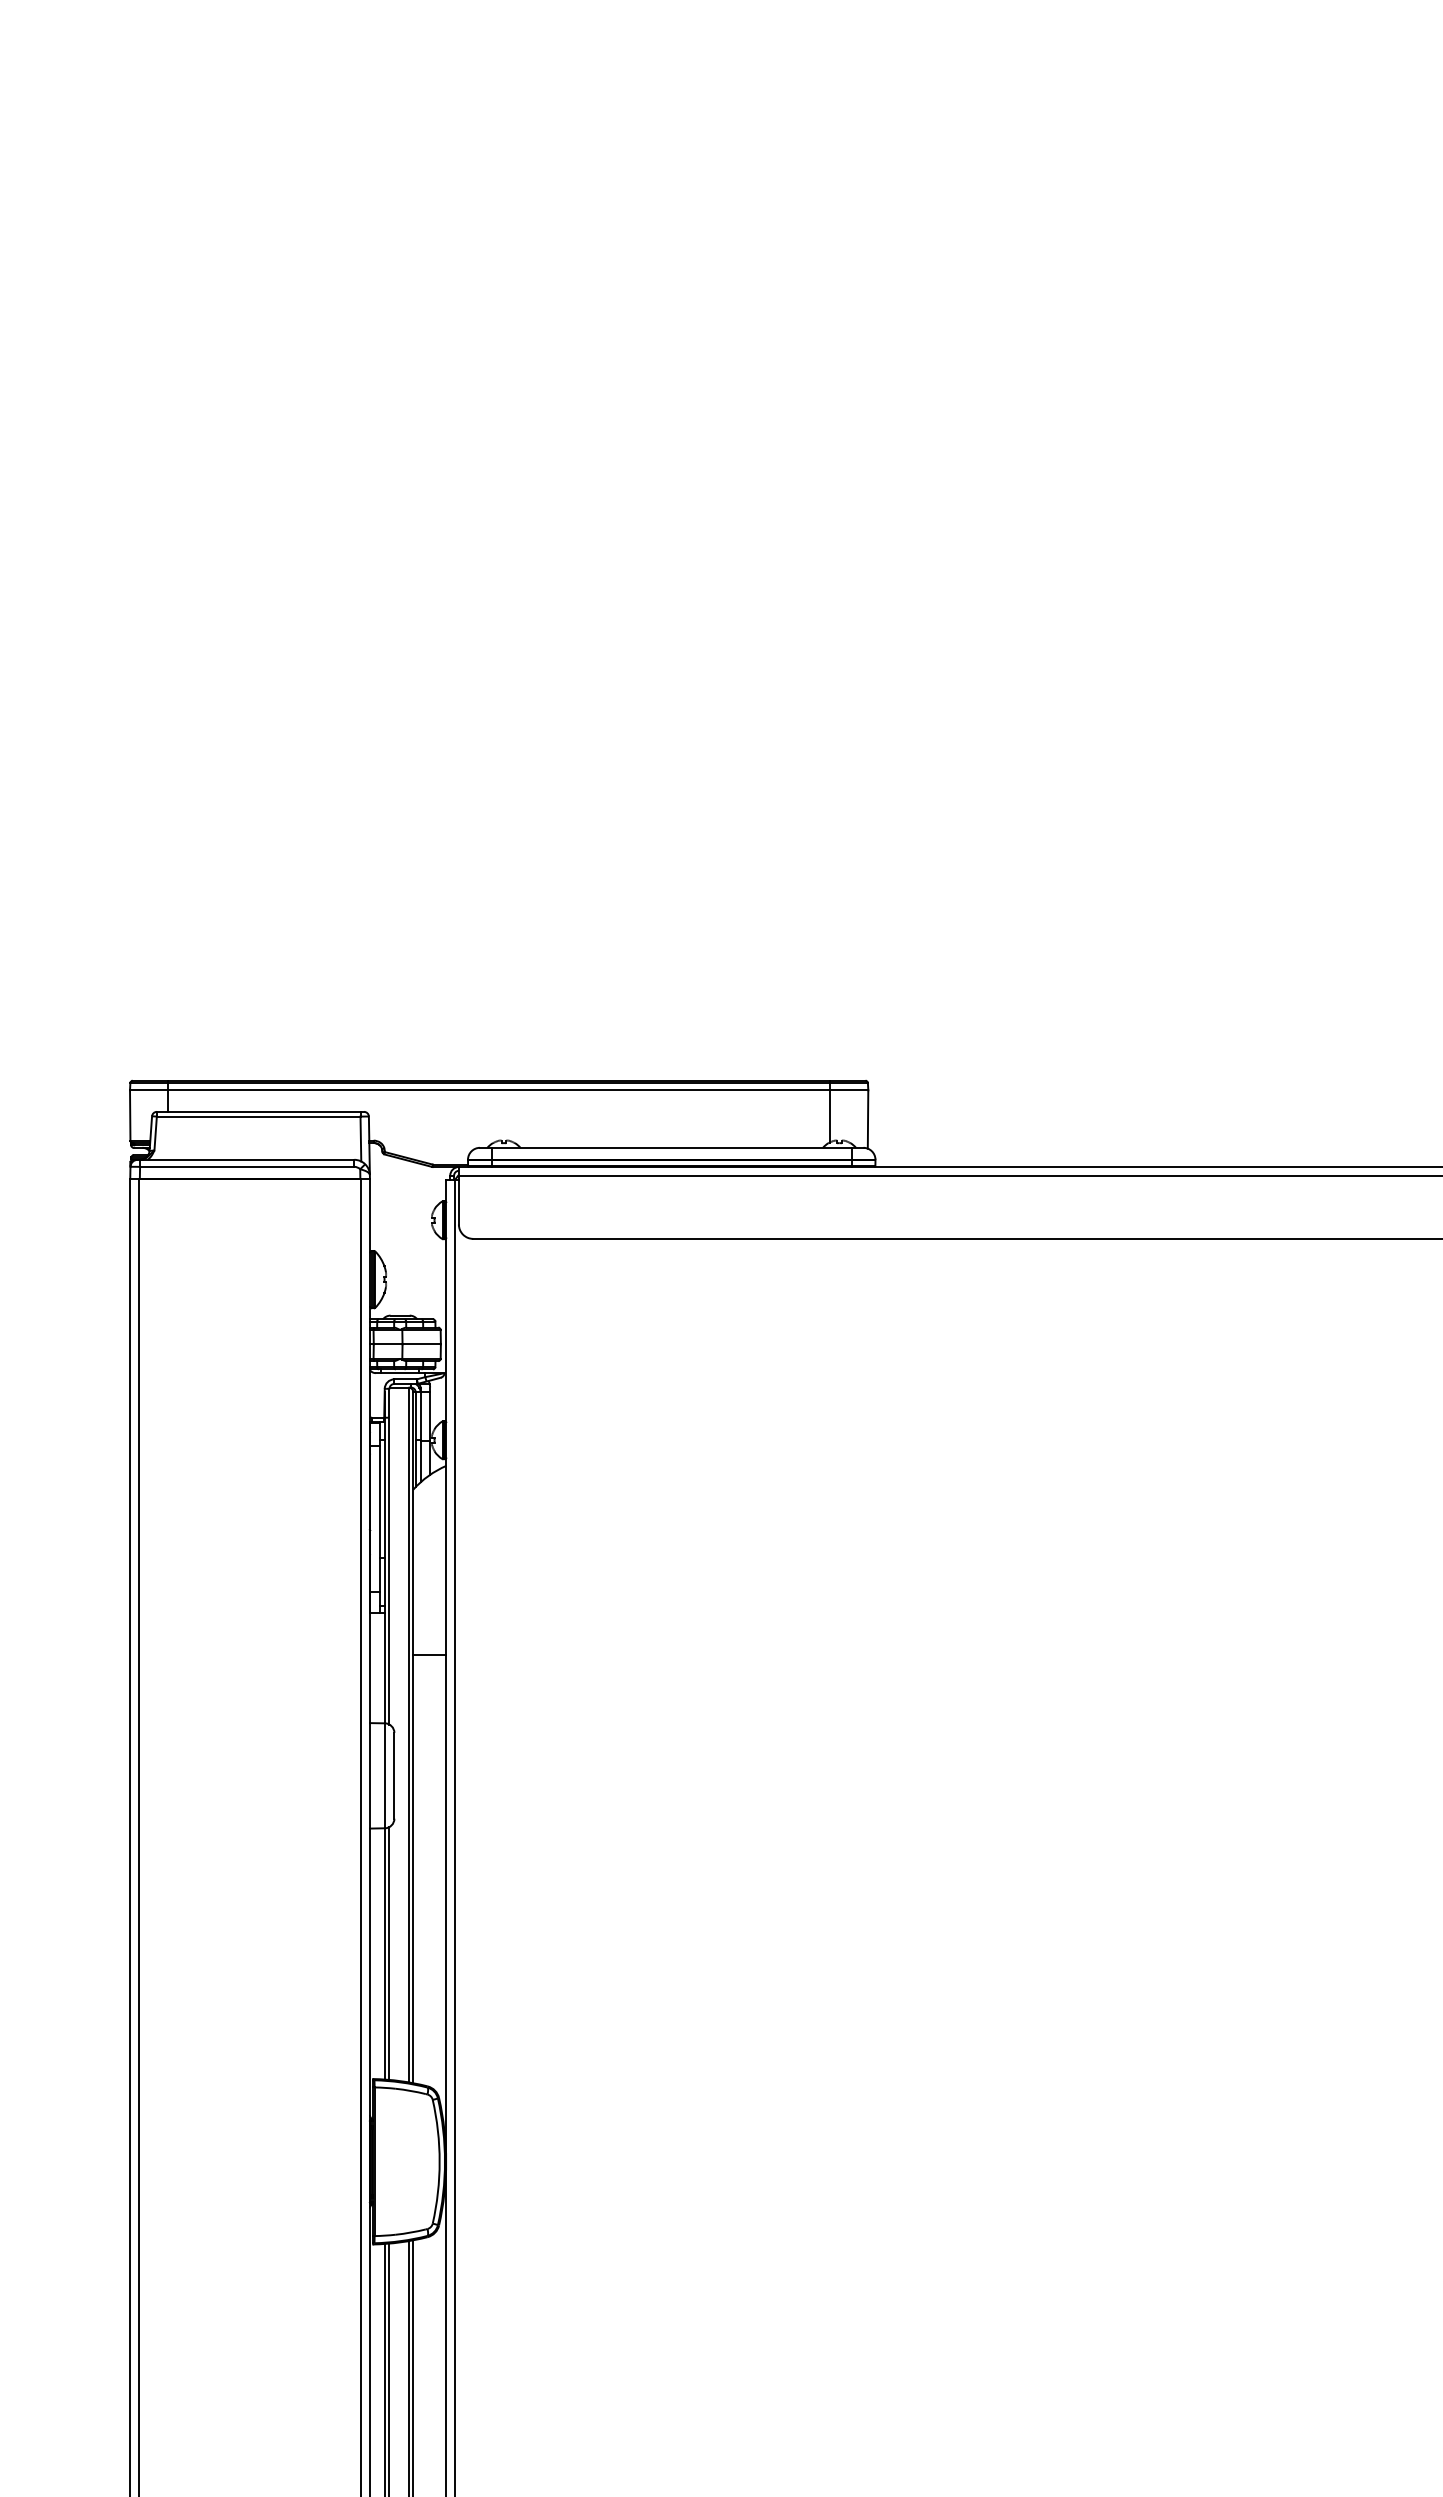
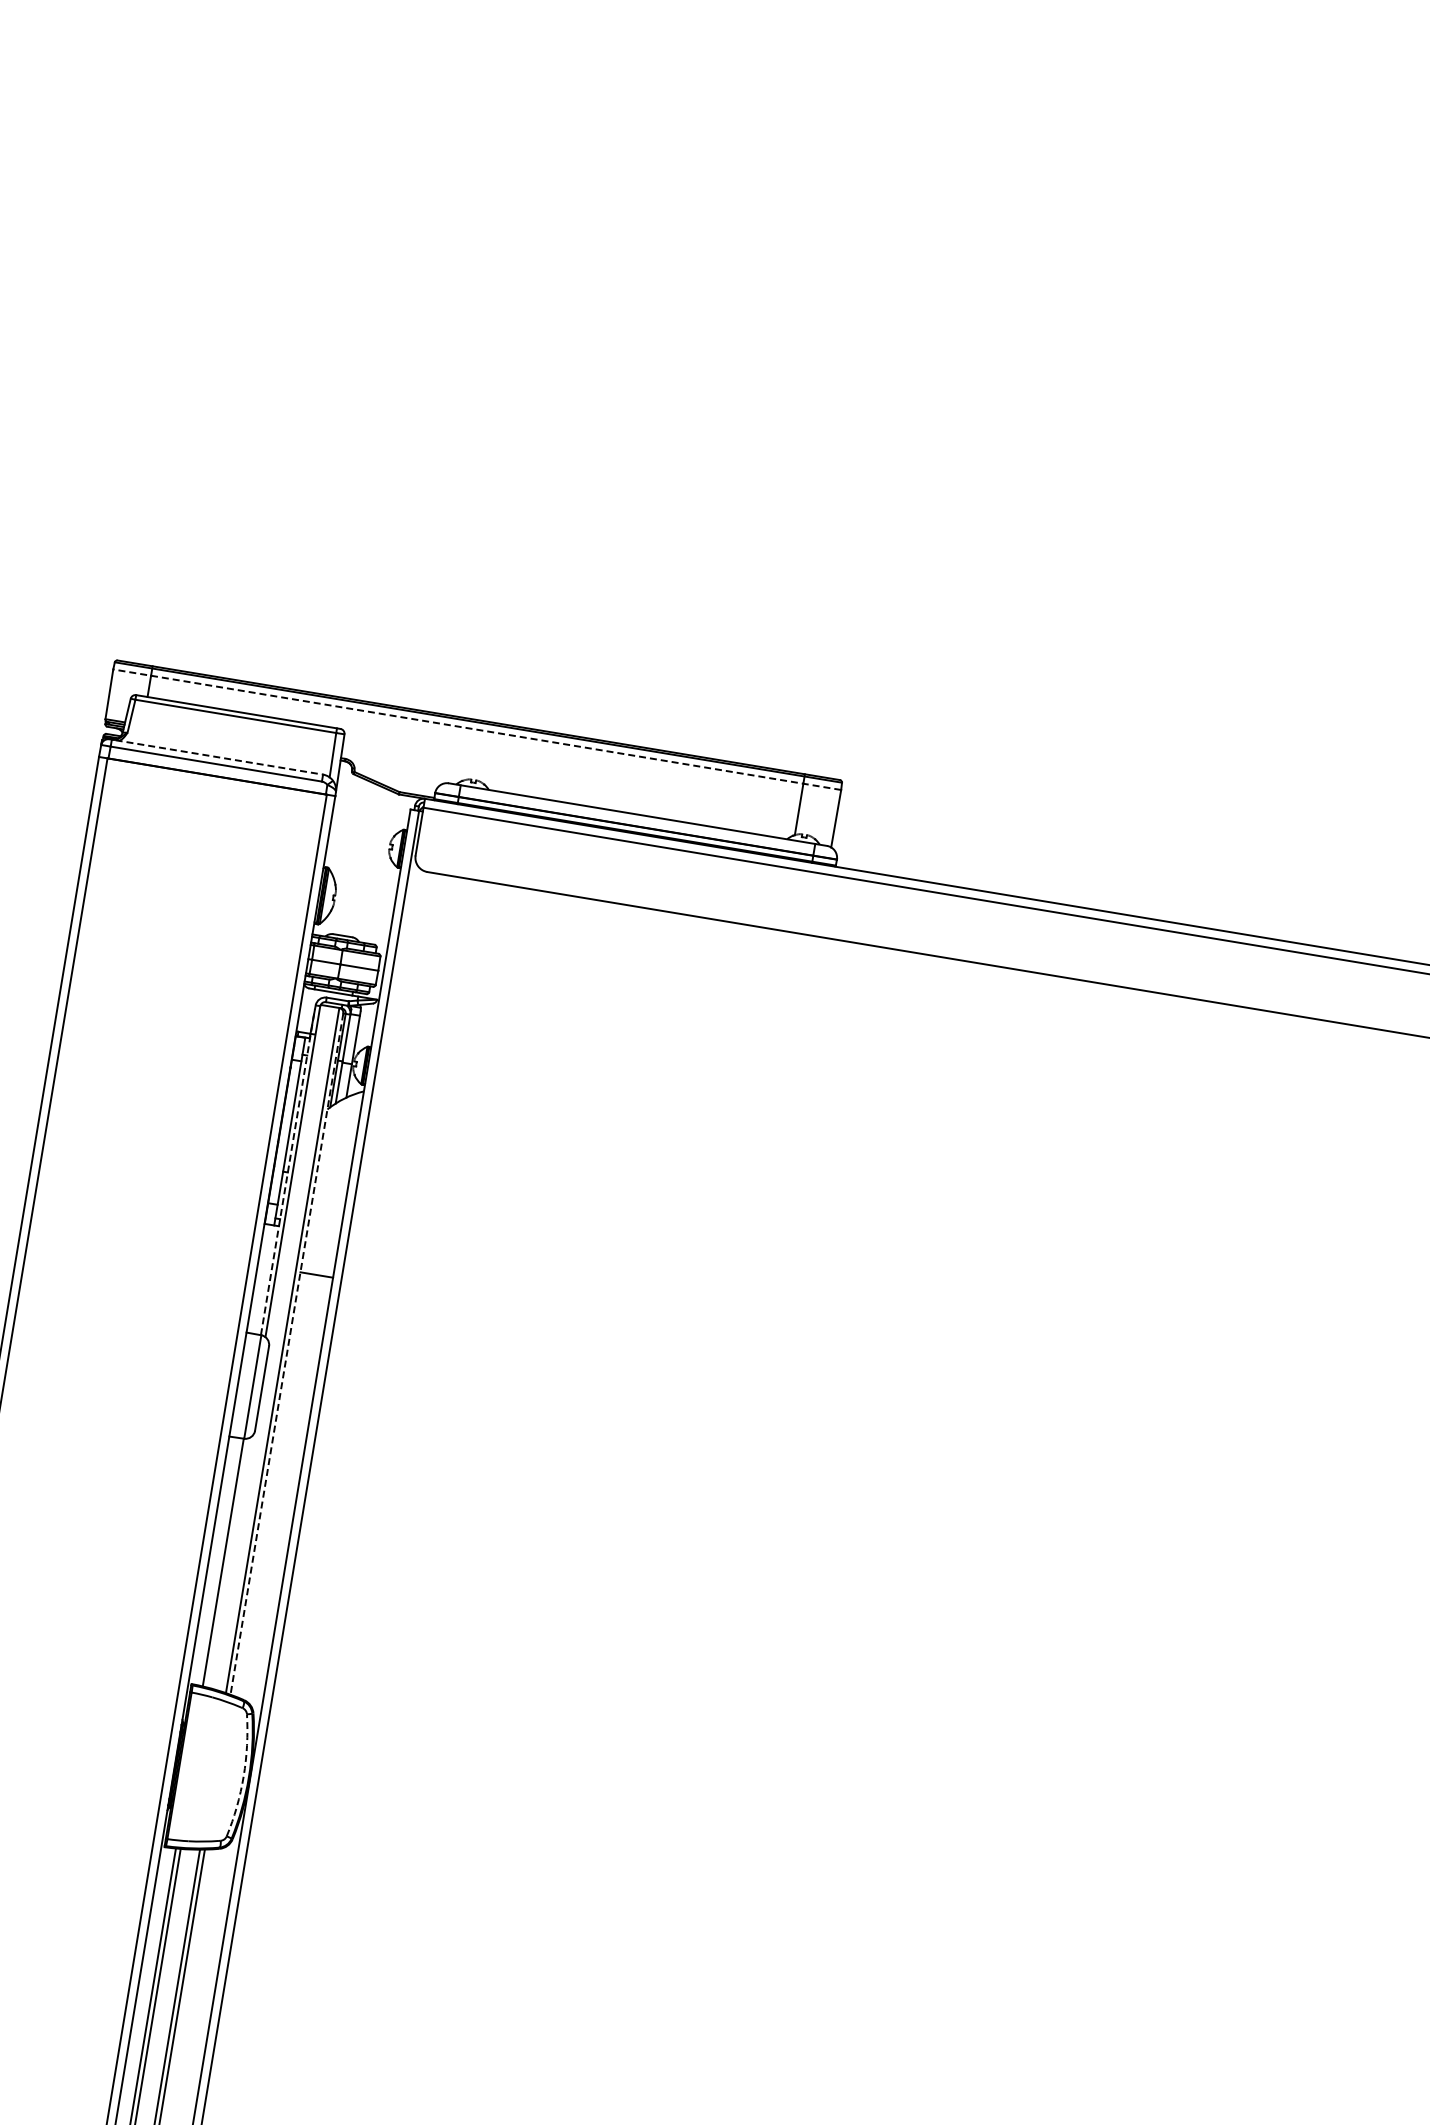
line: (498, 1090) -> (476, 729), solid -> dashed
line: (243, 1159) -> (213, 756), solid -> dashed
line: (384, 1557) -> (287, 1171), solid -> dashed
line: (413, 1737) -> (287, 1353), solid -> dashed
line: (389, 1953) -> (228, 1562), removed
arc: (439, 2161) -> (243, 1776), solid -> dashed

